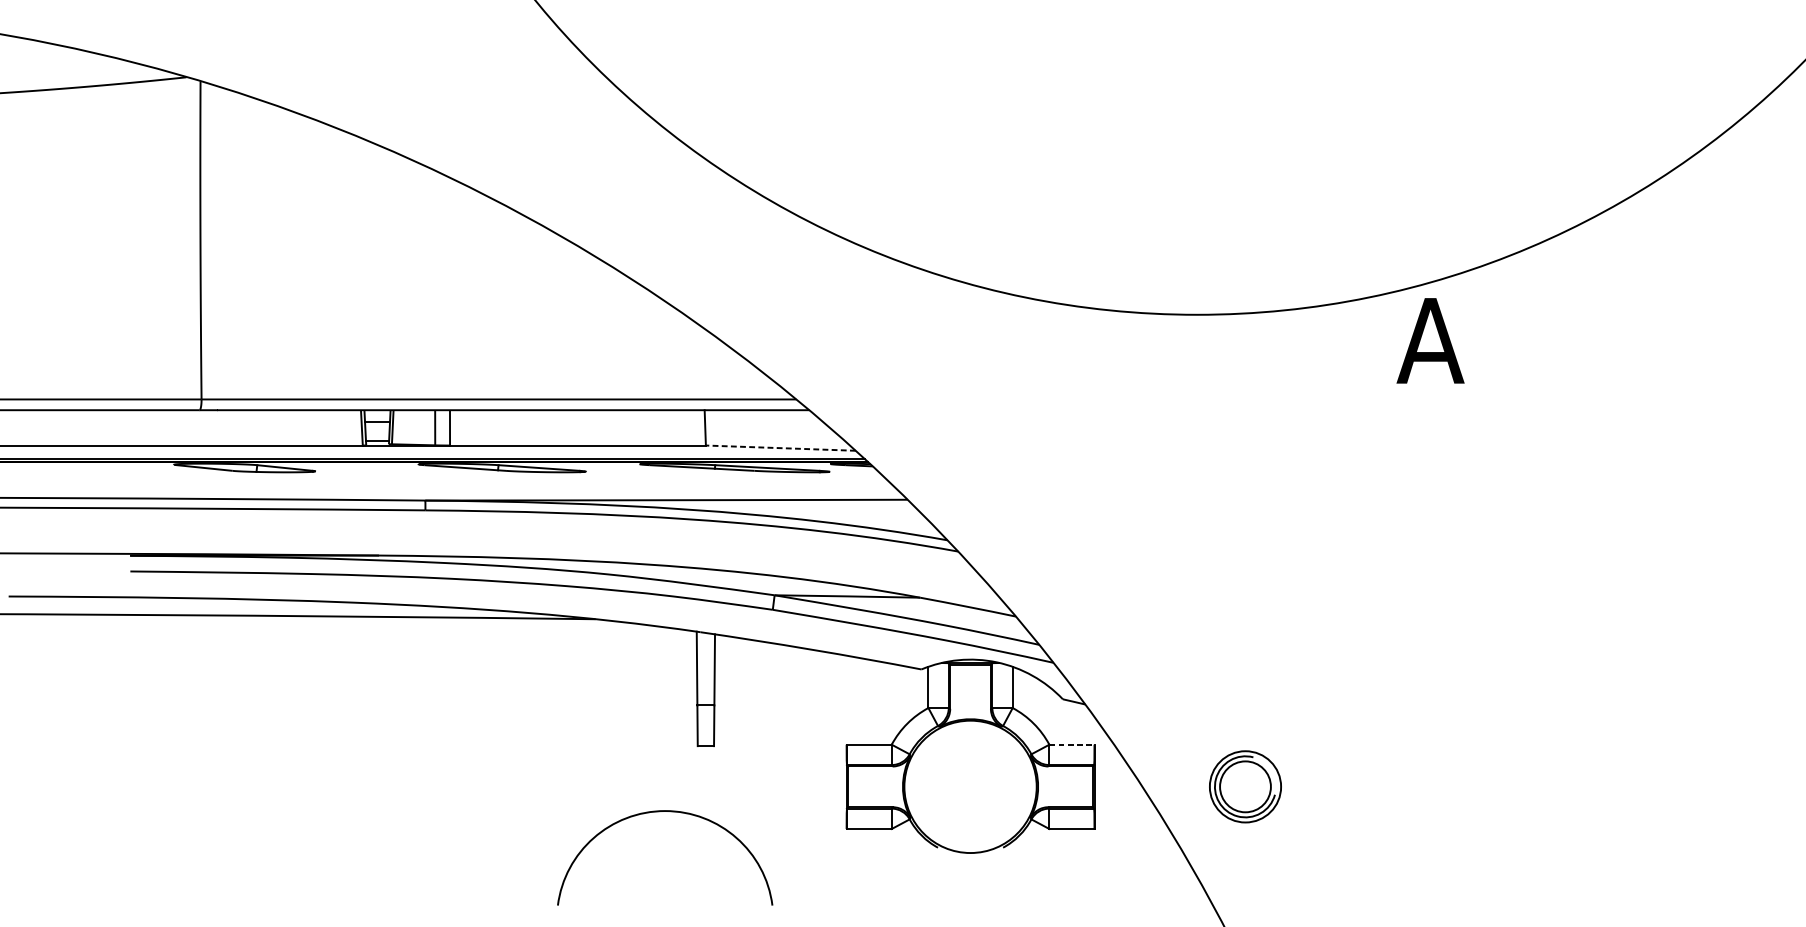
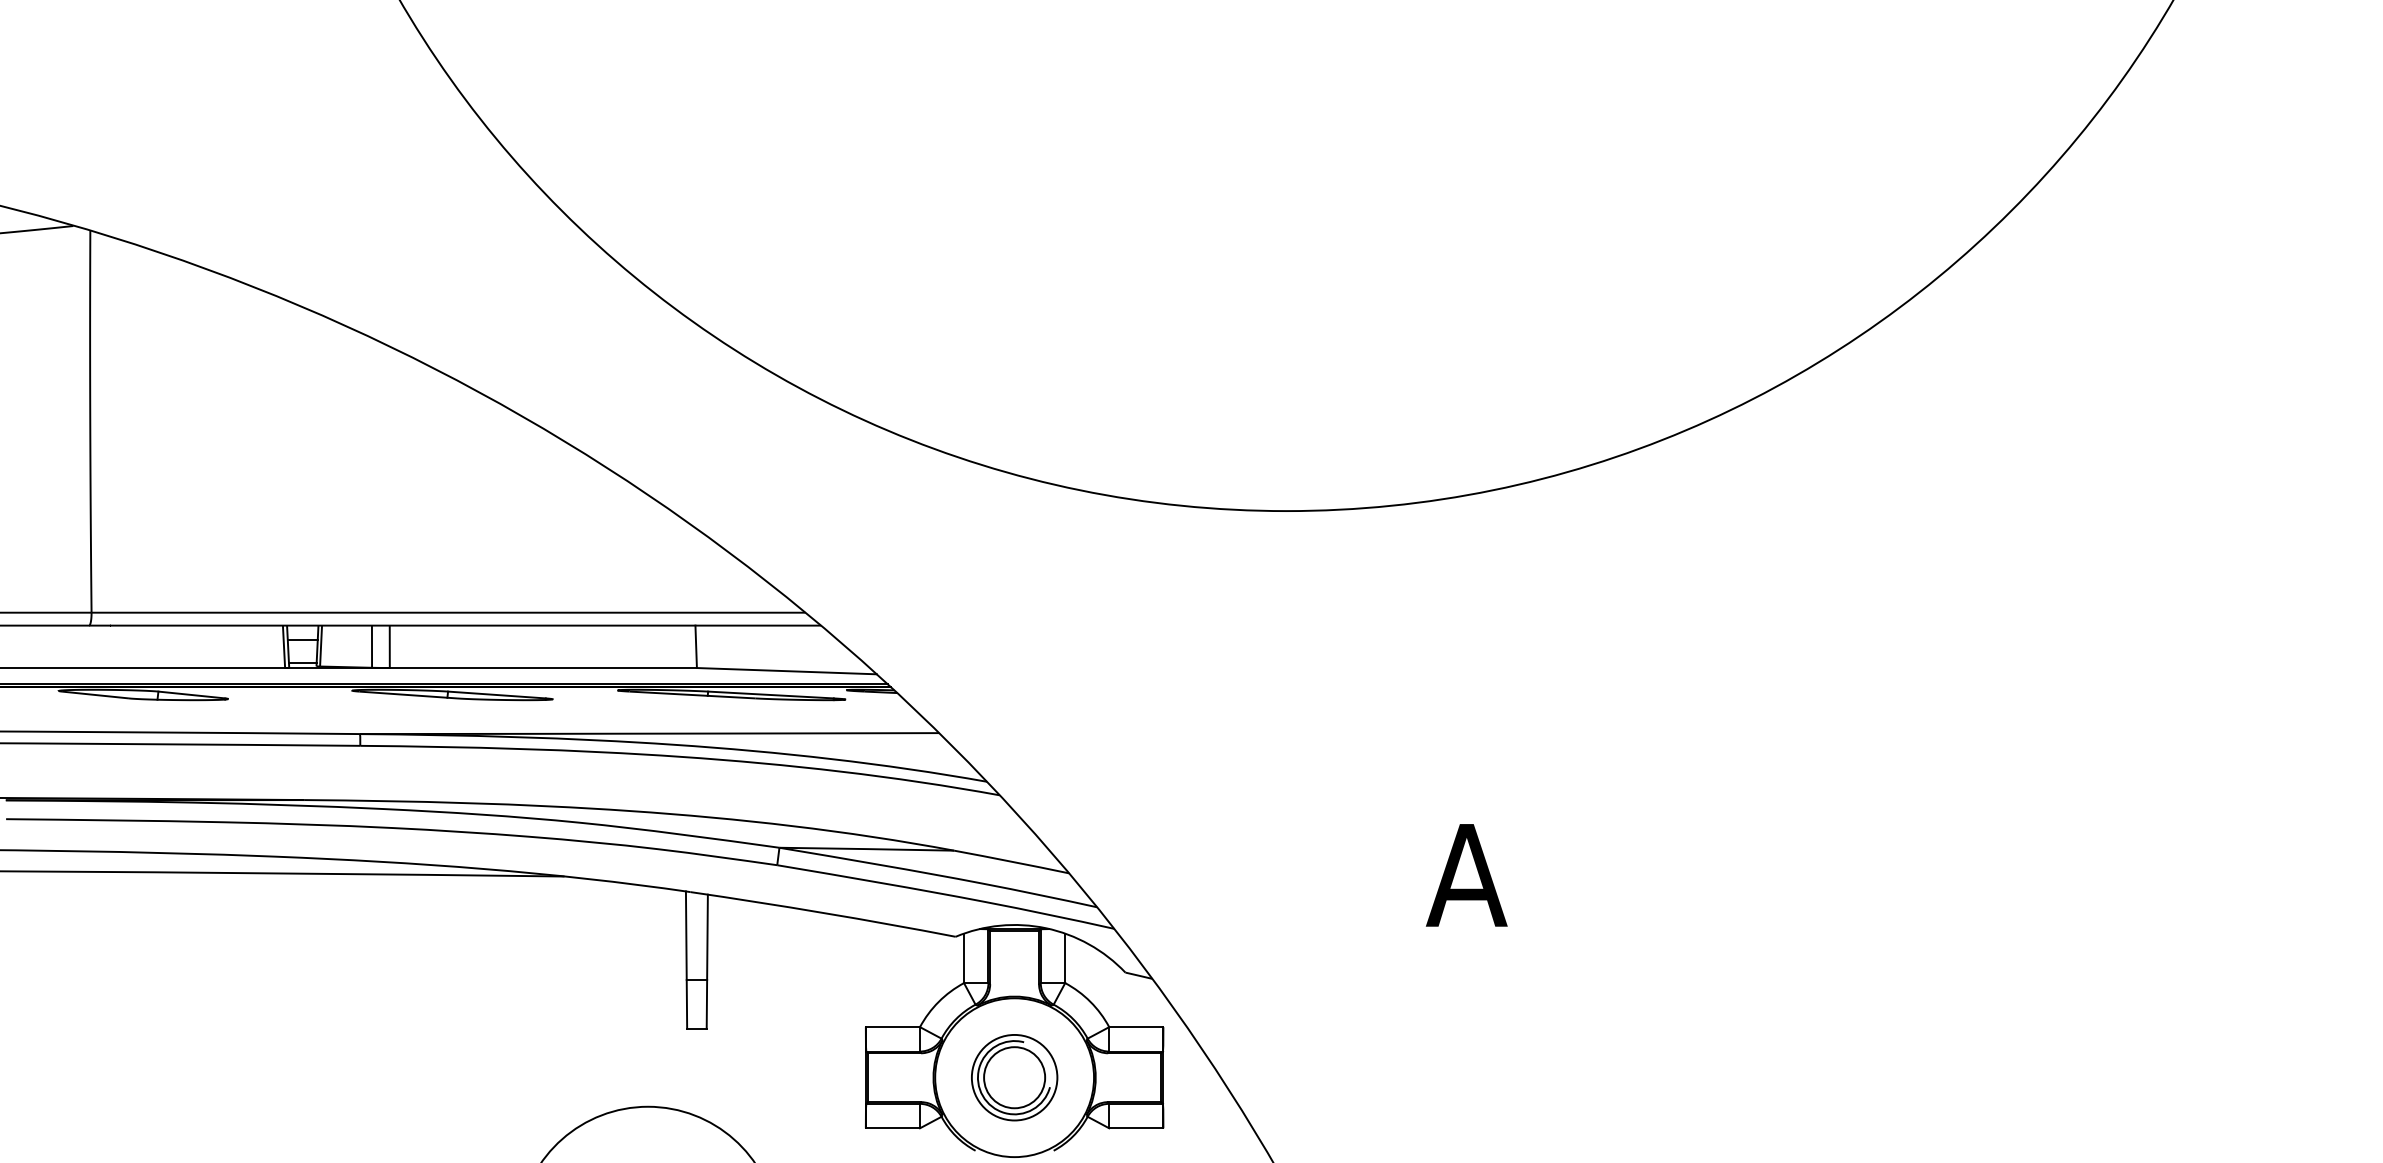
text: (1430, 340) -> (1466, 875), moved
line: (780, 448) -> (786, 671), dashed -> solid
line: (1072, 745) -> (1136, 1027), dashed -> solid
part: (1245, 786) -> (1014, 1077), moved

